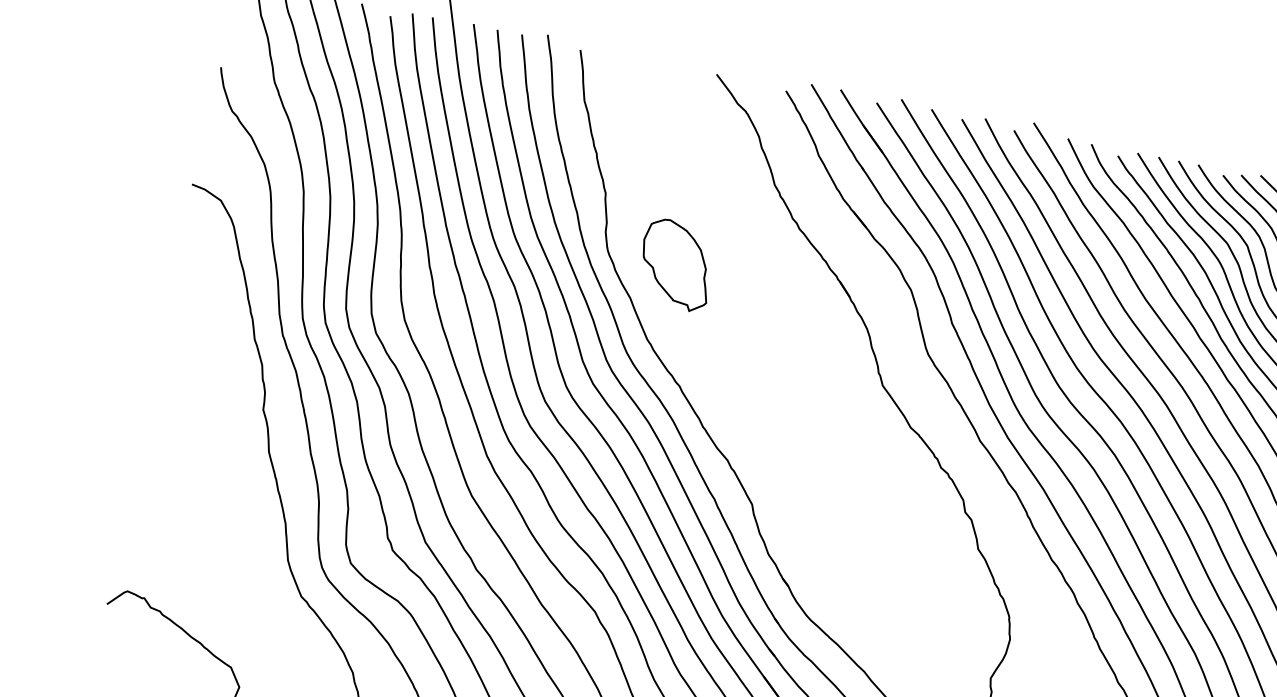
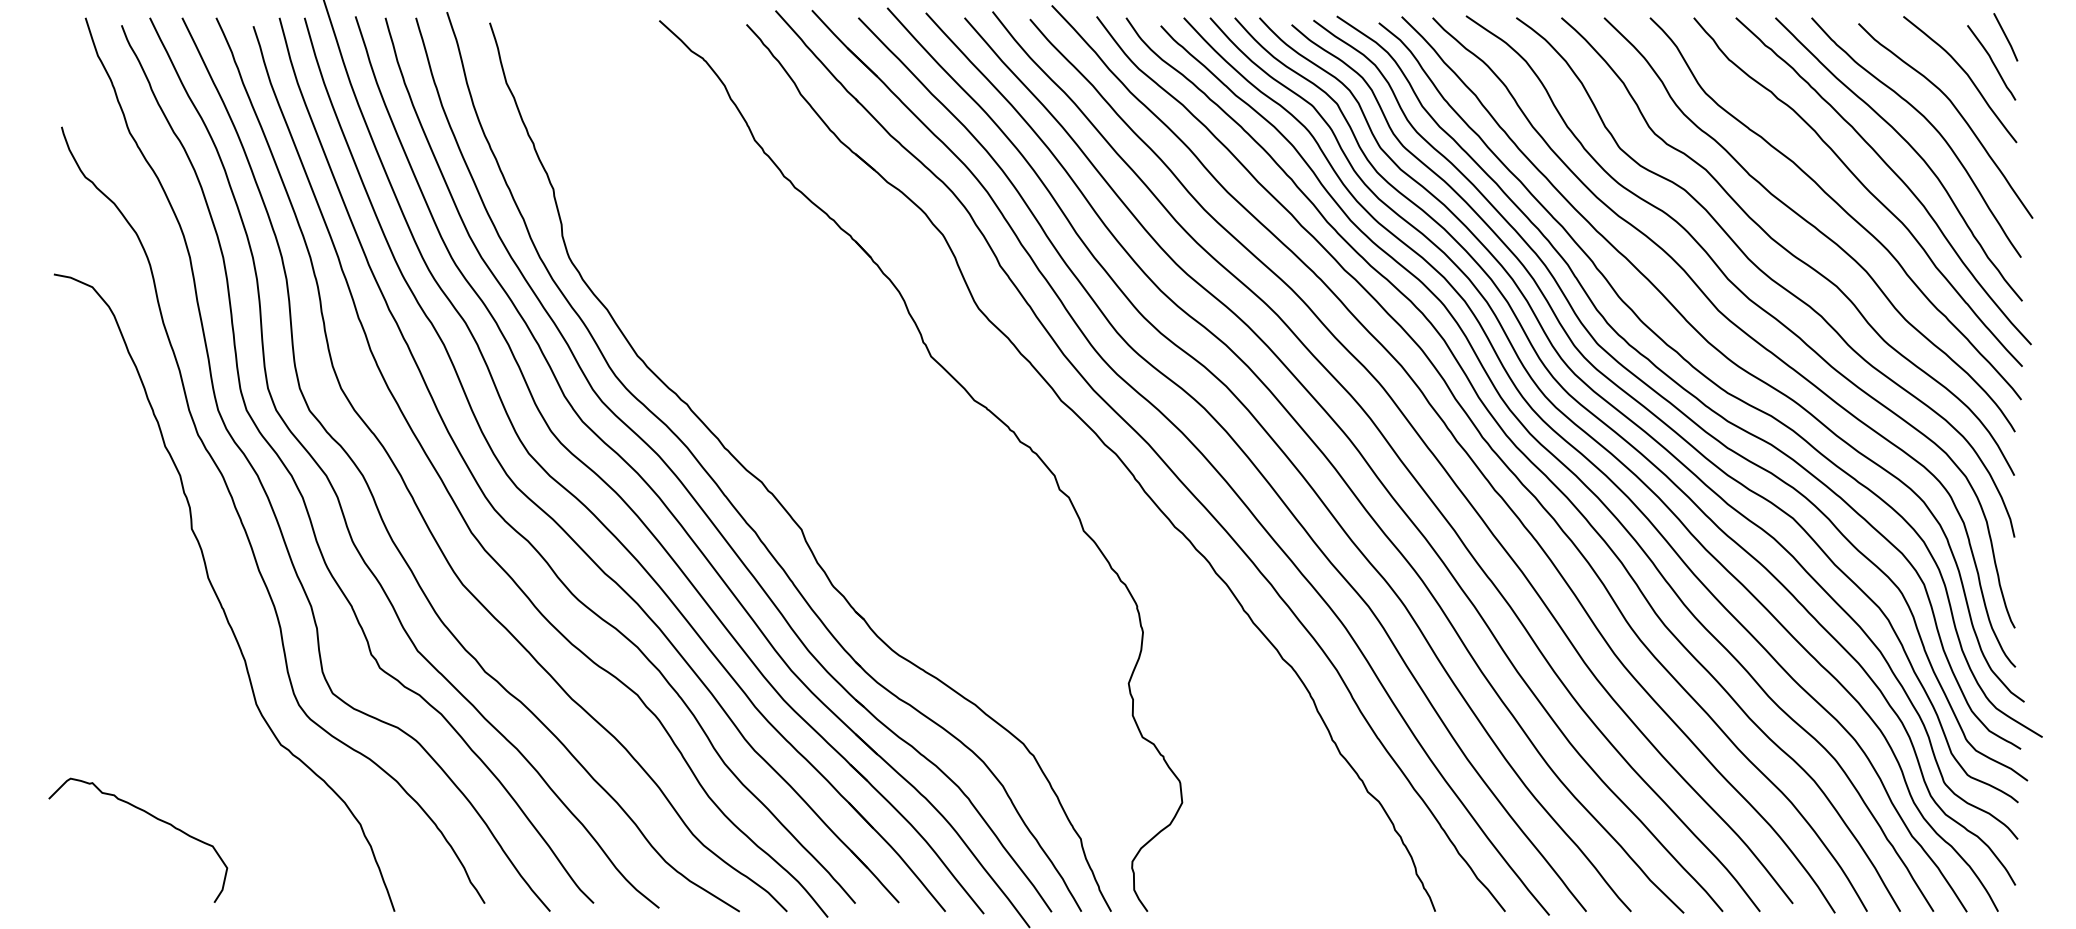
part: (676, 264) -> (654, 258), removed

